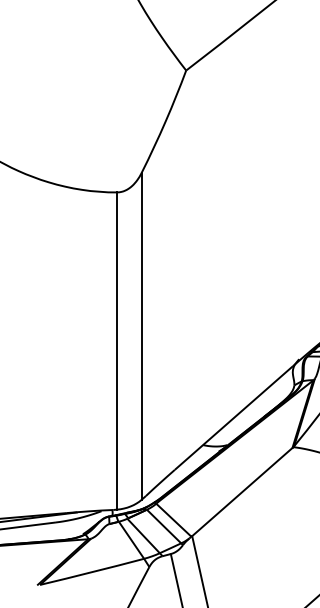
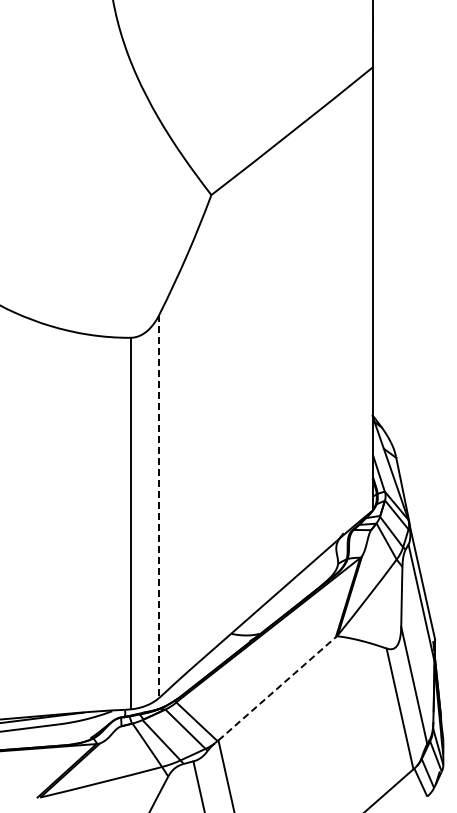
line: (141, 337) -> (159, 507), solid -> dashed
line: (242, 491) -> (277, 688), solid -> dashed

